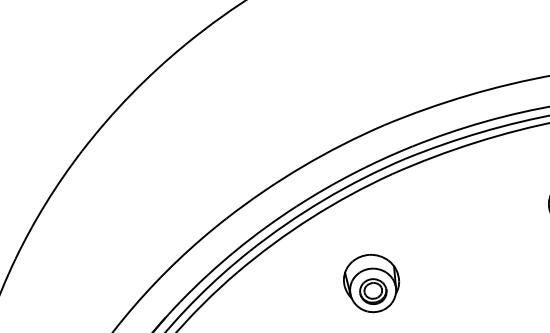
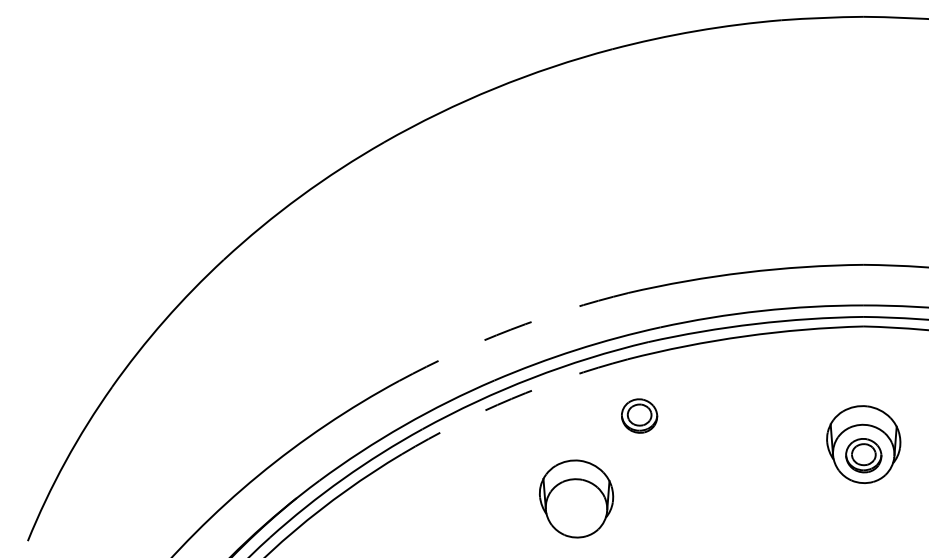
arc: (302, 166) -> (510, 329), solid -> dashed
arc: (311, 217) -> (511, 398), solid -> dashed
part: (373, 291) -> (639, 415), moved

